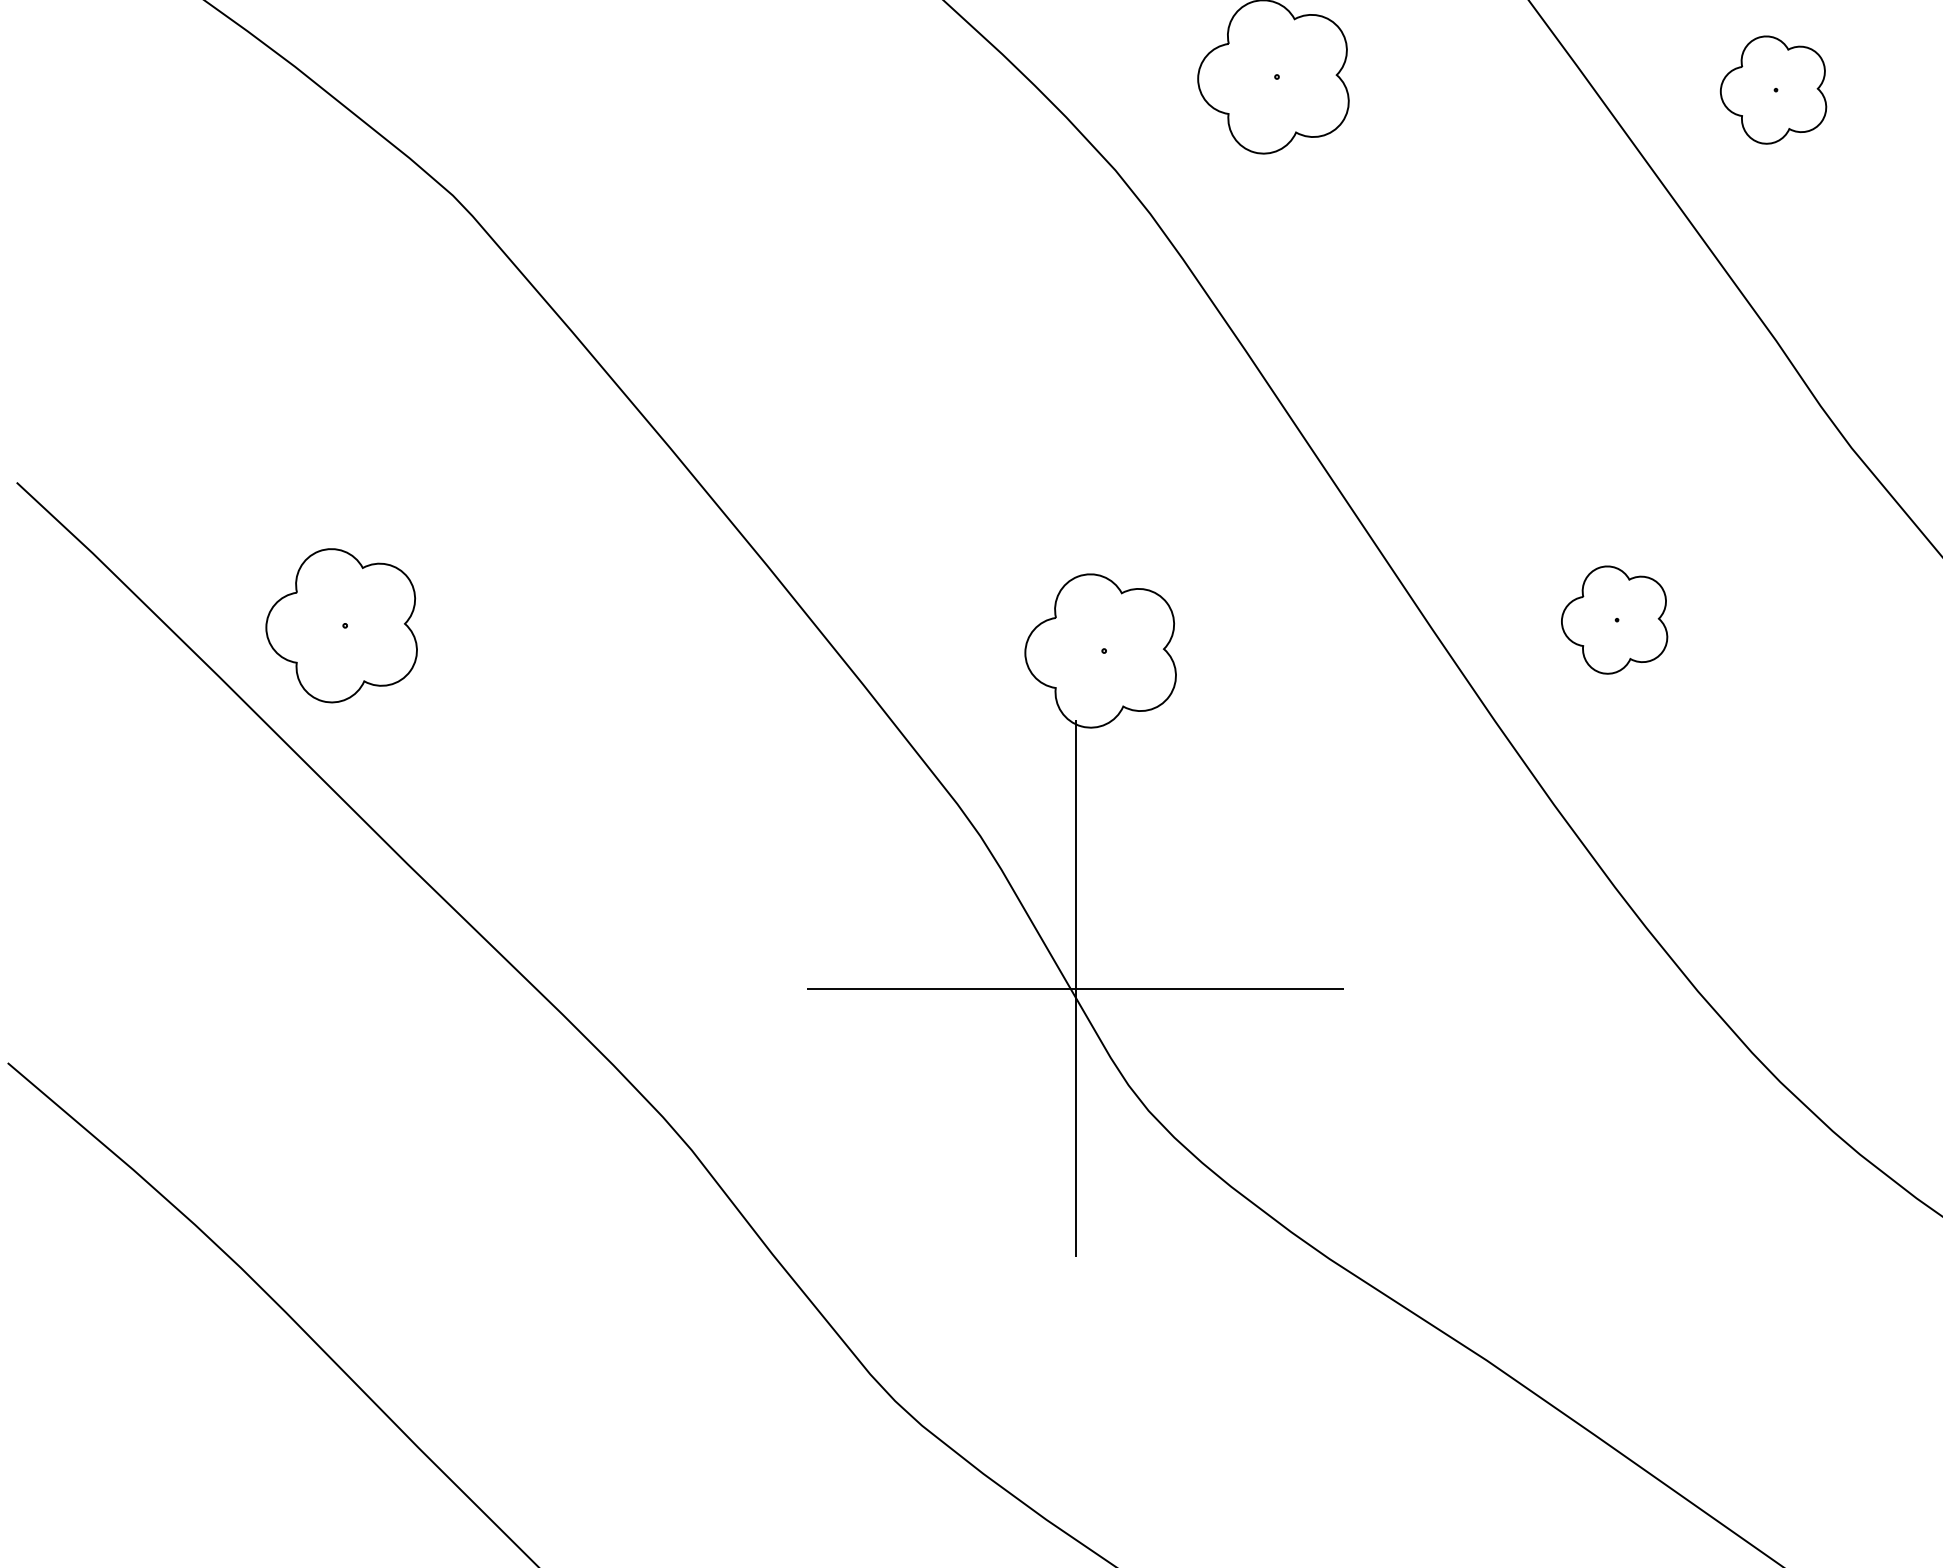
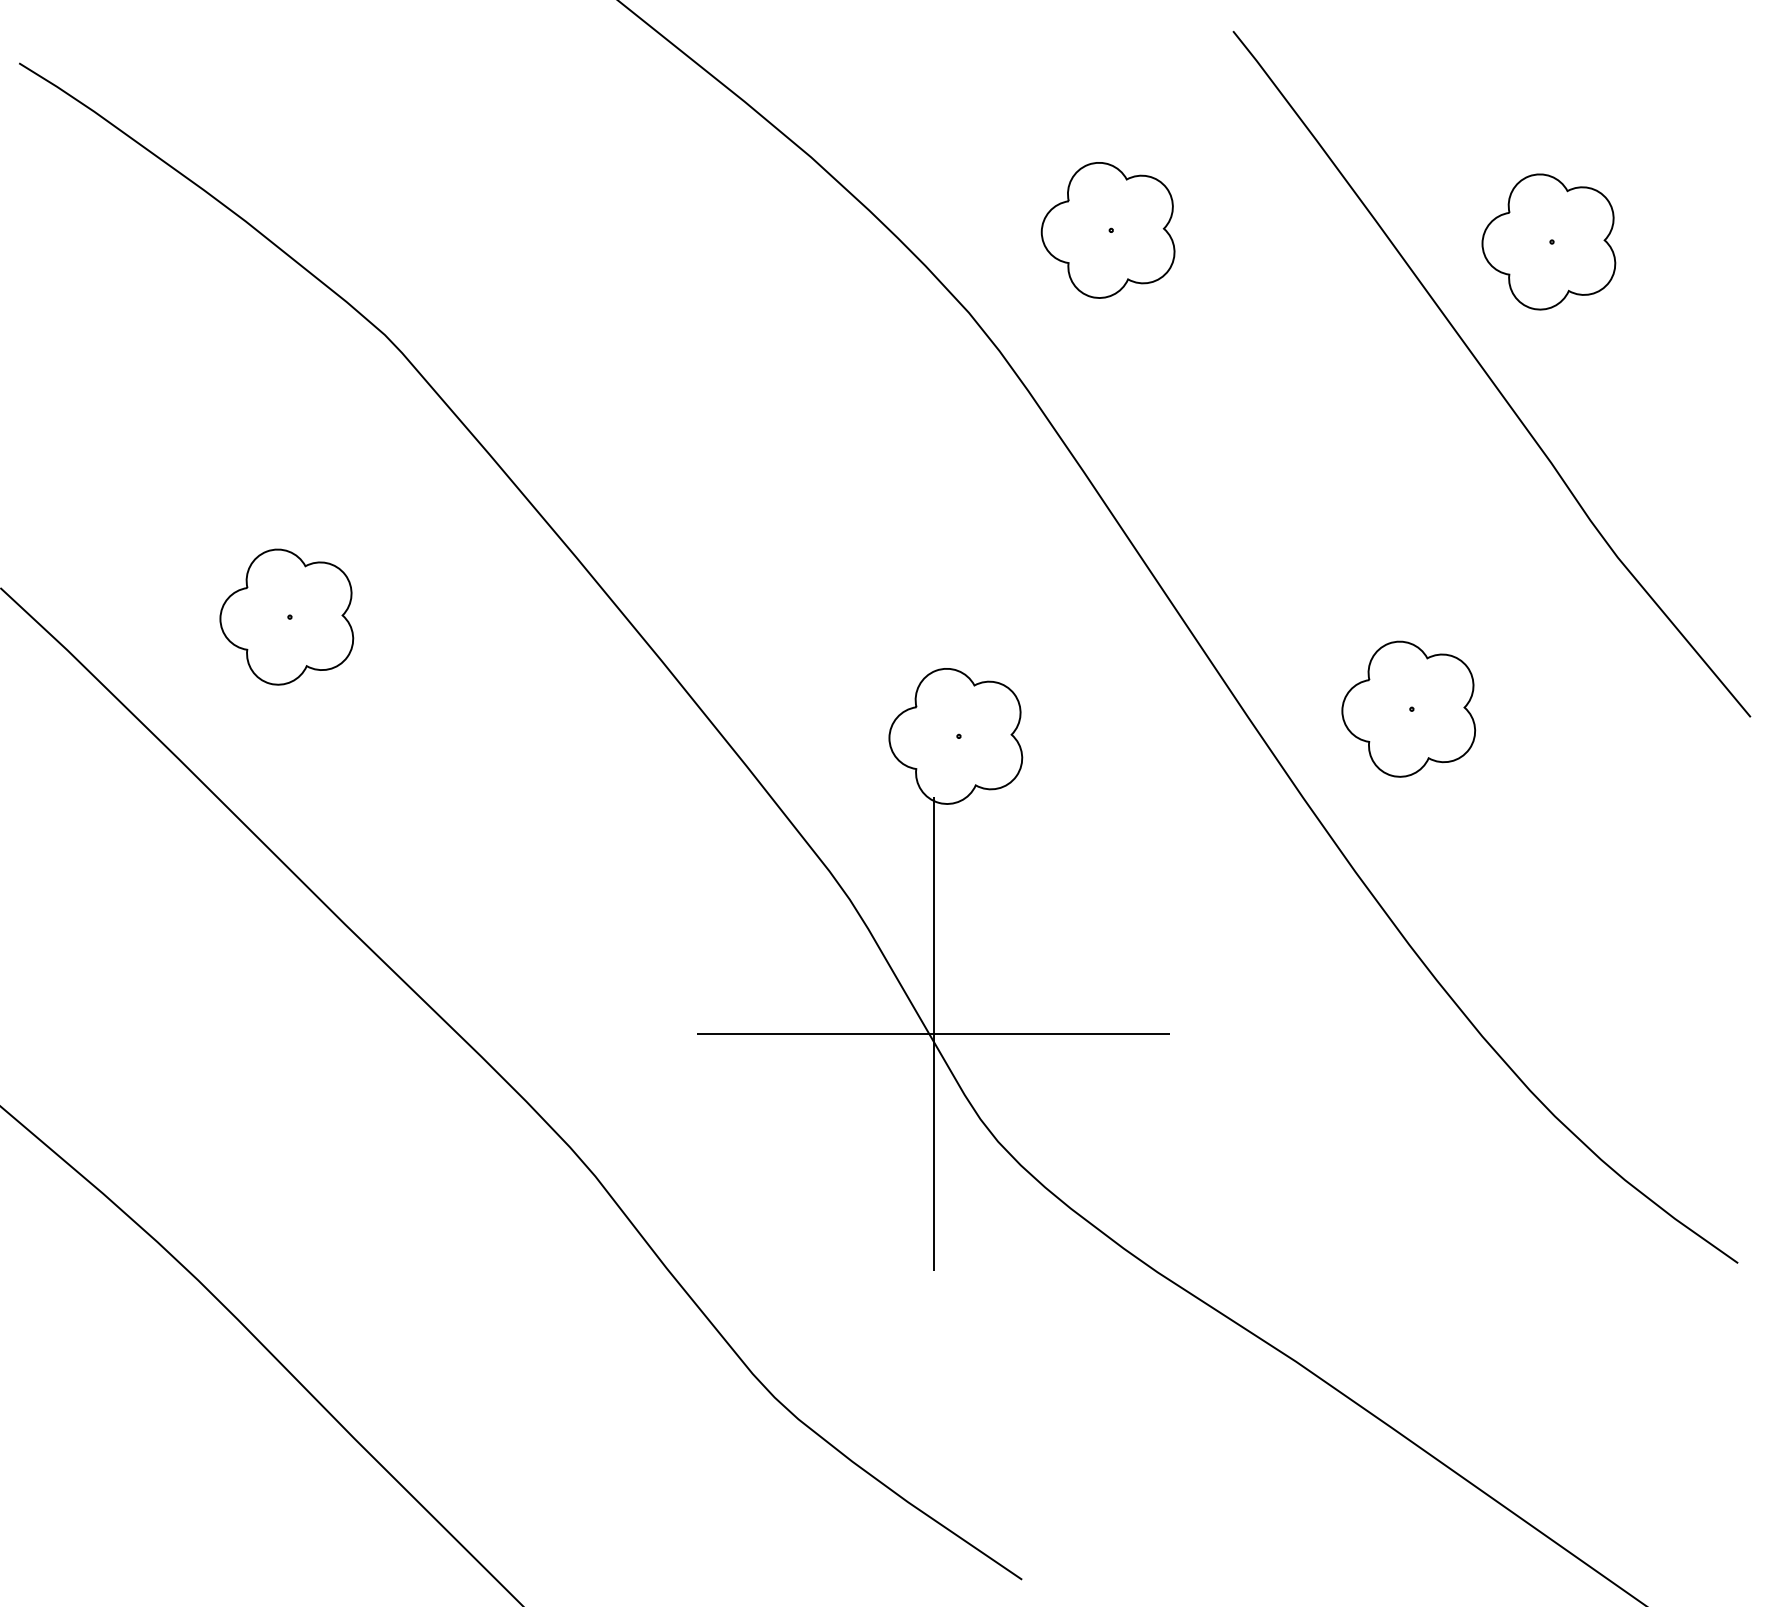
part: (1773, 89) -> (1548, 241), size x1.43
part: (1614, 619) -> (1408, 708), size x1.43
part: (341, 625) -> (286, 616), moved

